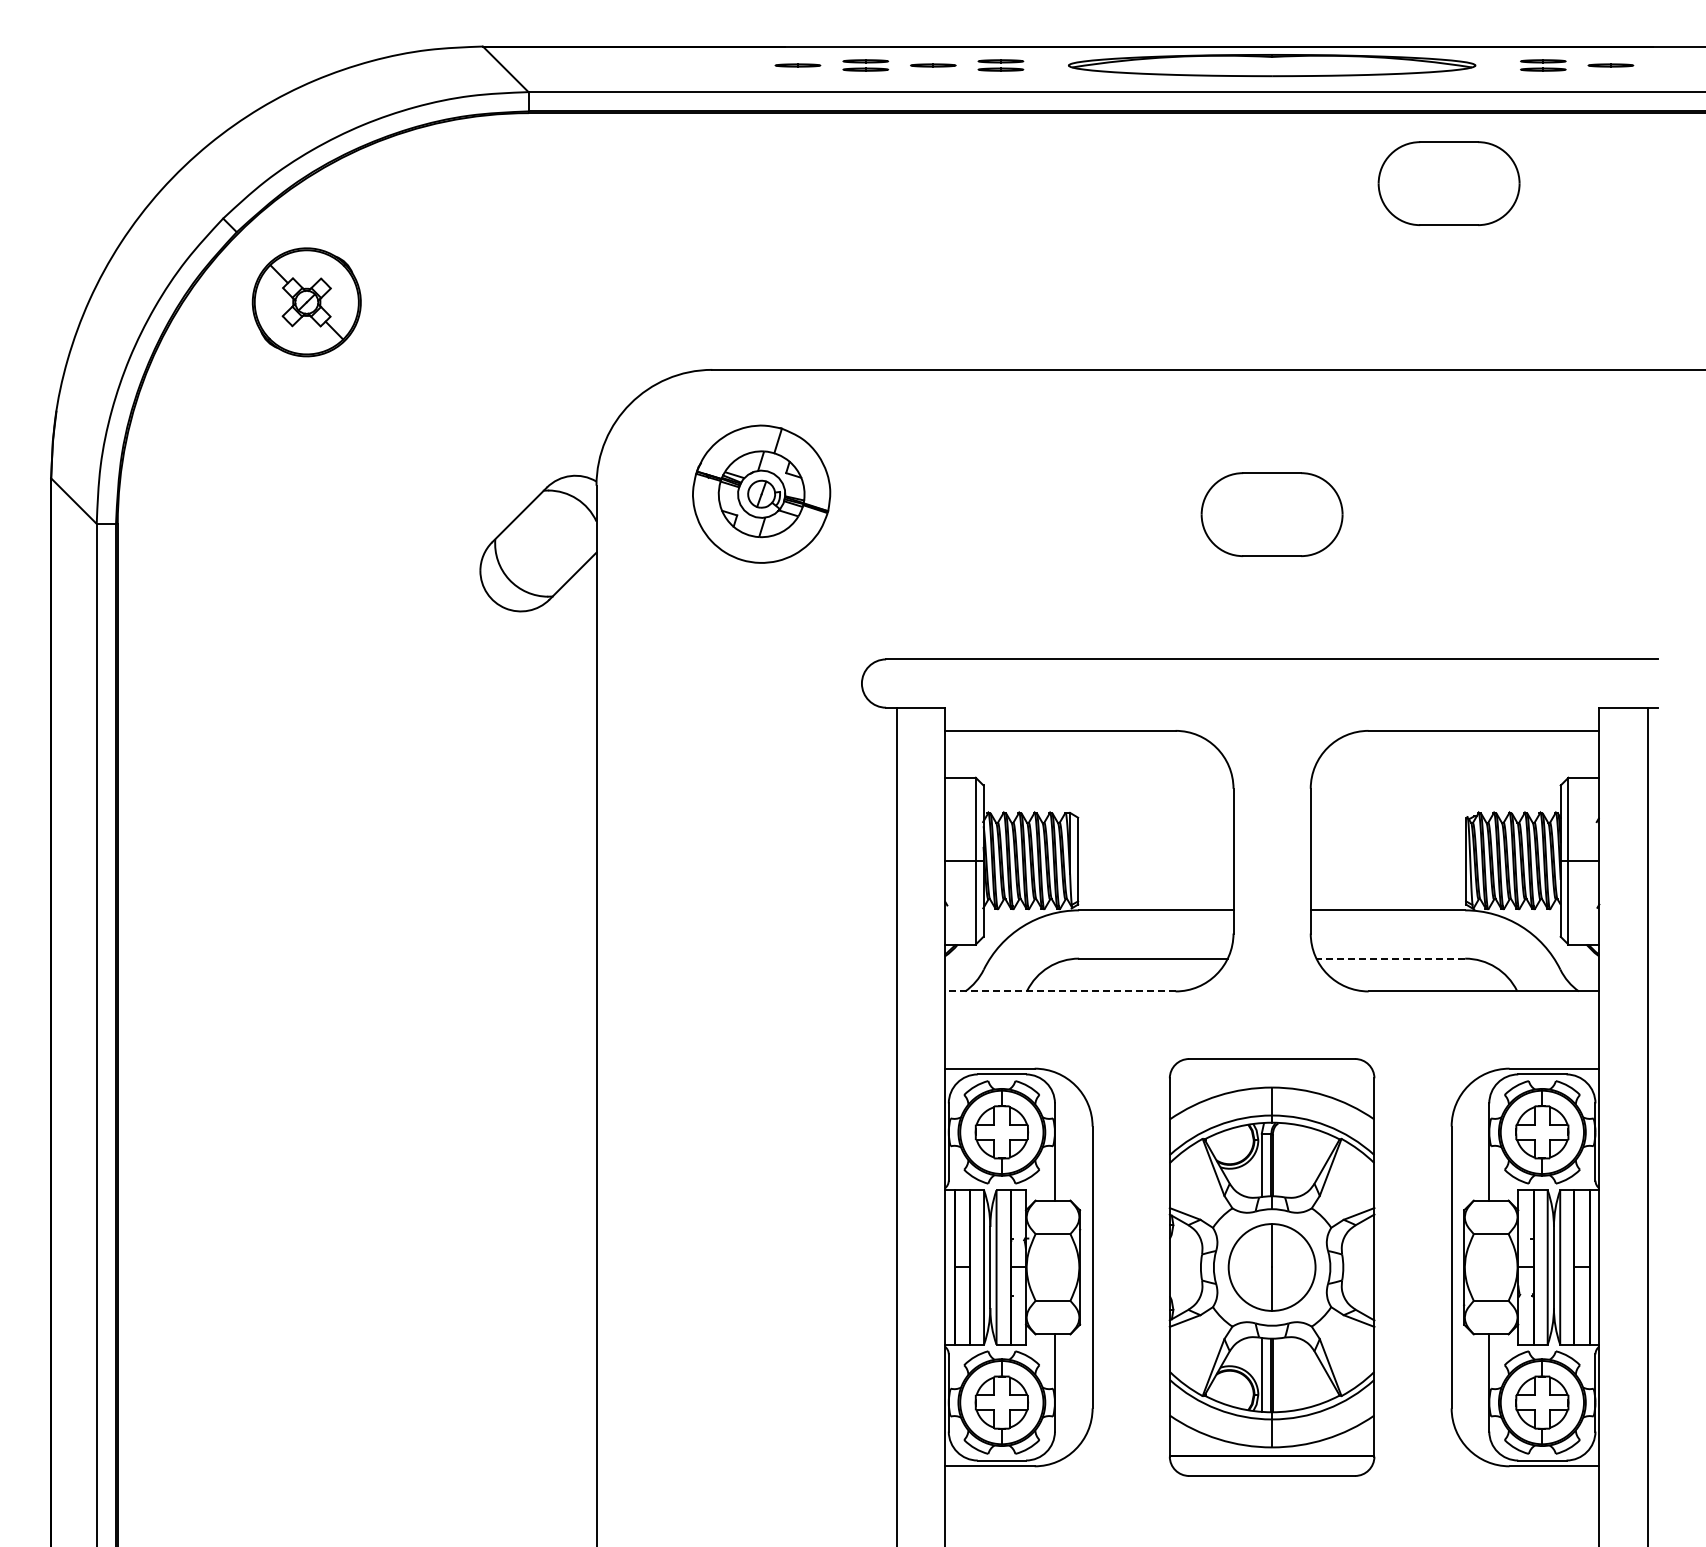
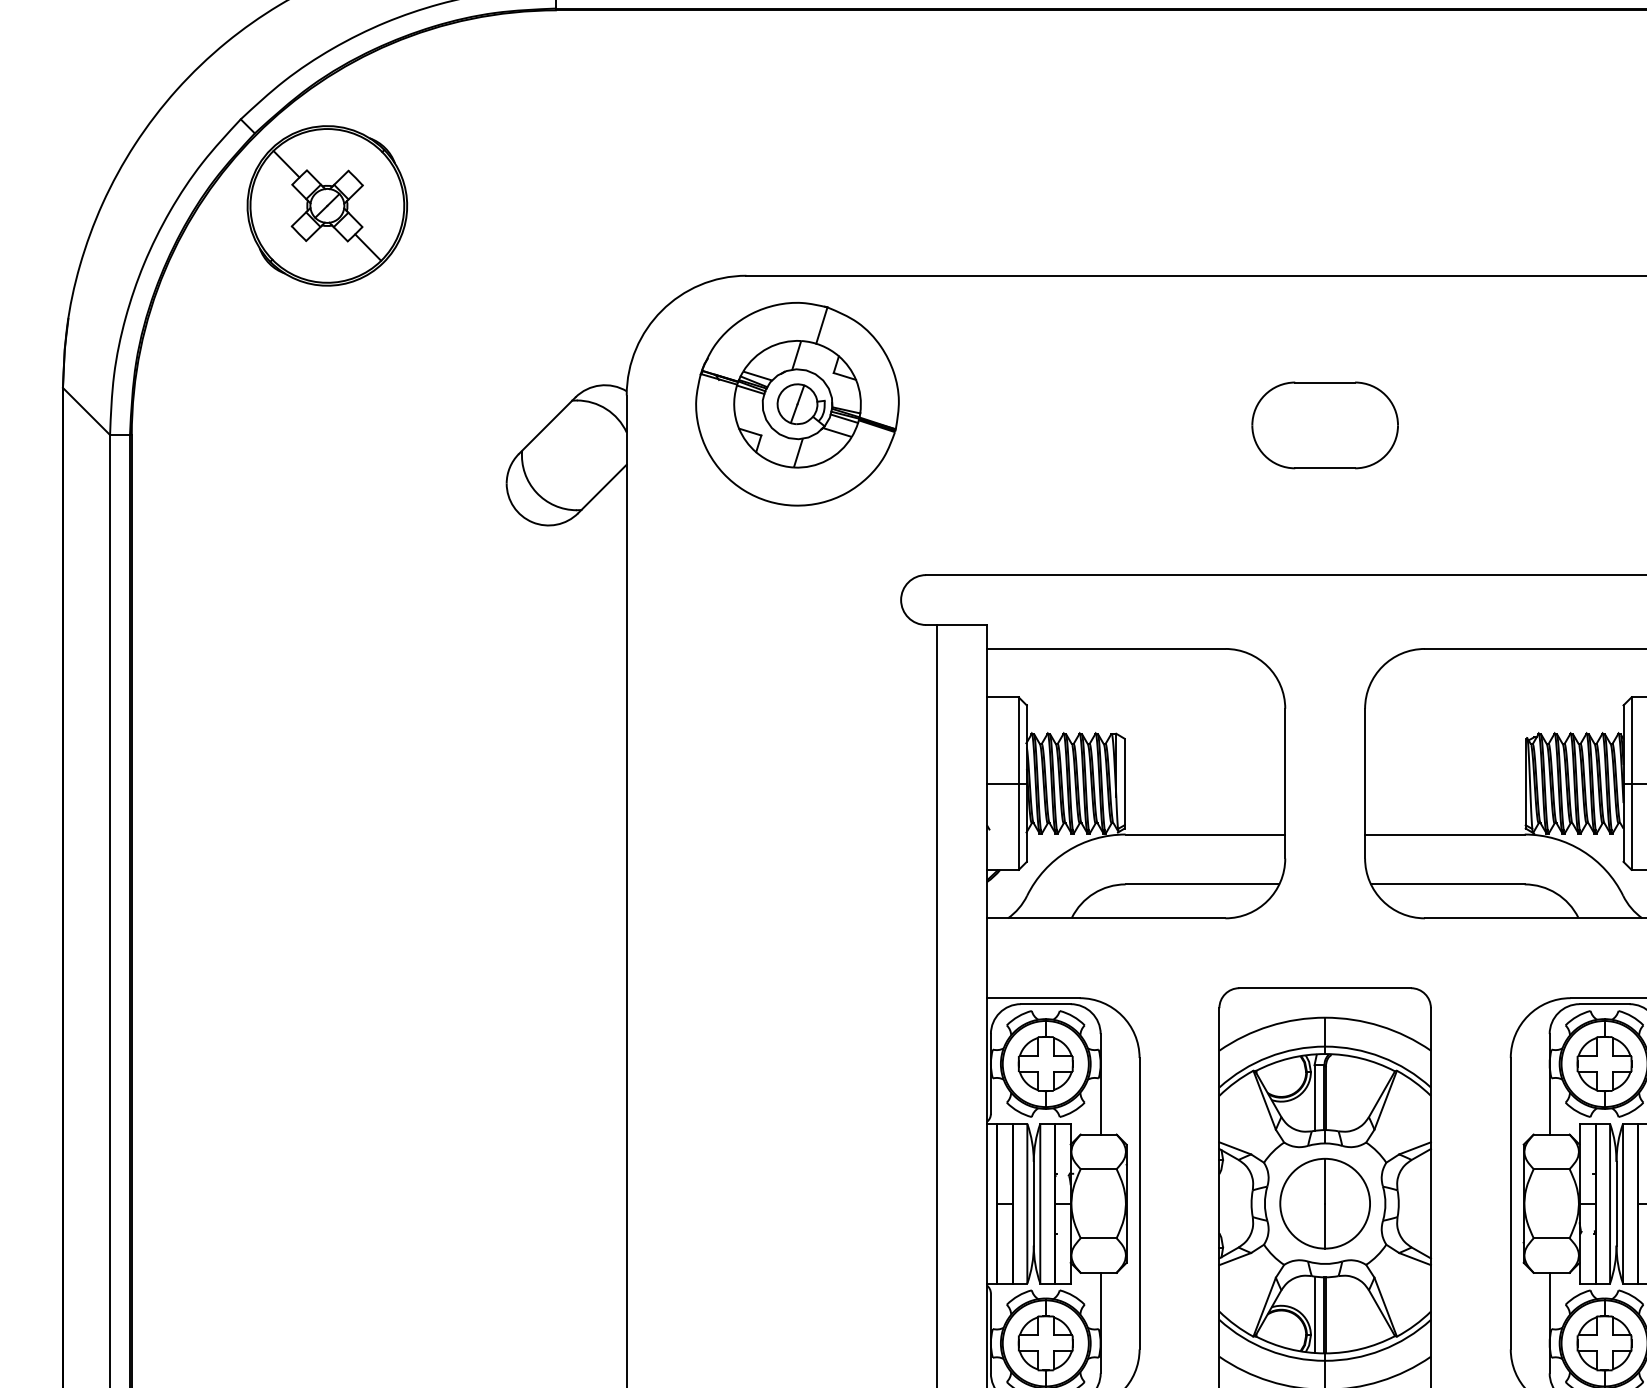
part: (1448, 183) -> (1507, 83), removed
part: (306, 302) -> (326, 206), size x1.43
part: (761, 494) -> (797, 404), size x1.43
line: (1390, 958) -> (1447, 884), dashed -> solid
line: (1059, 991) -> (1105, 918), dashed -> solid

